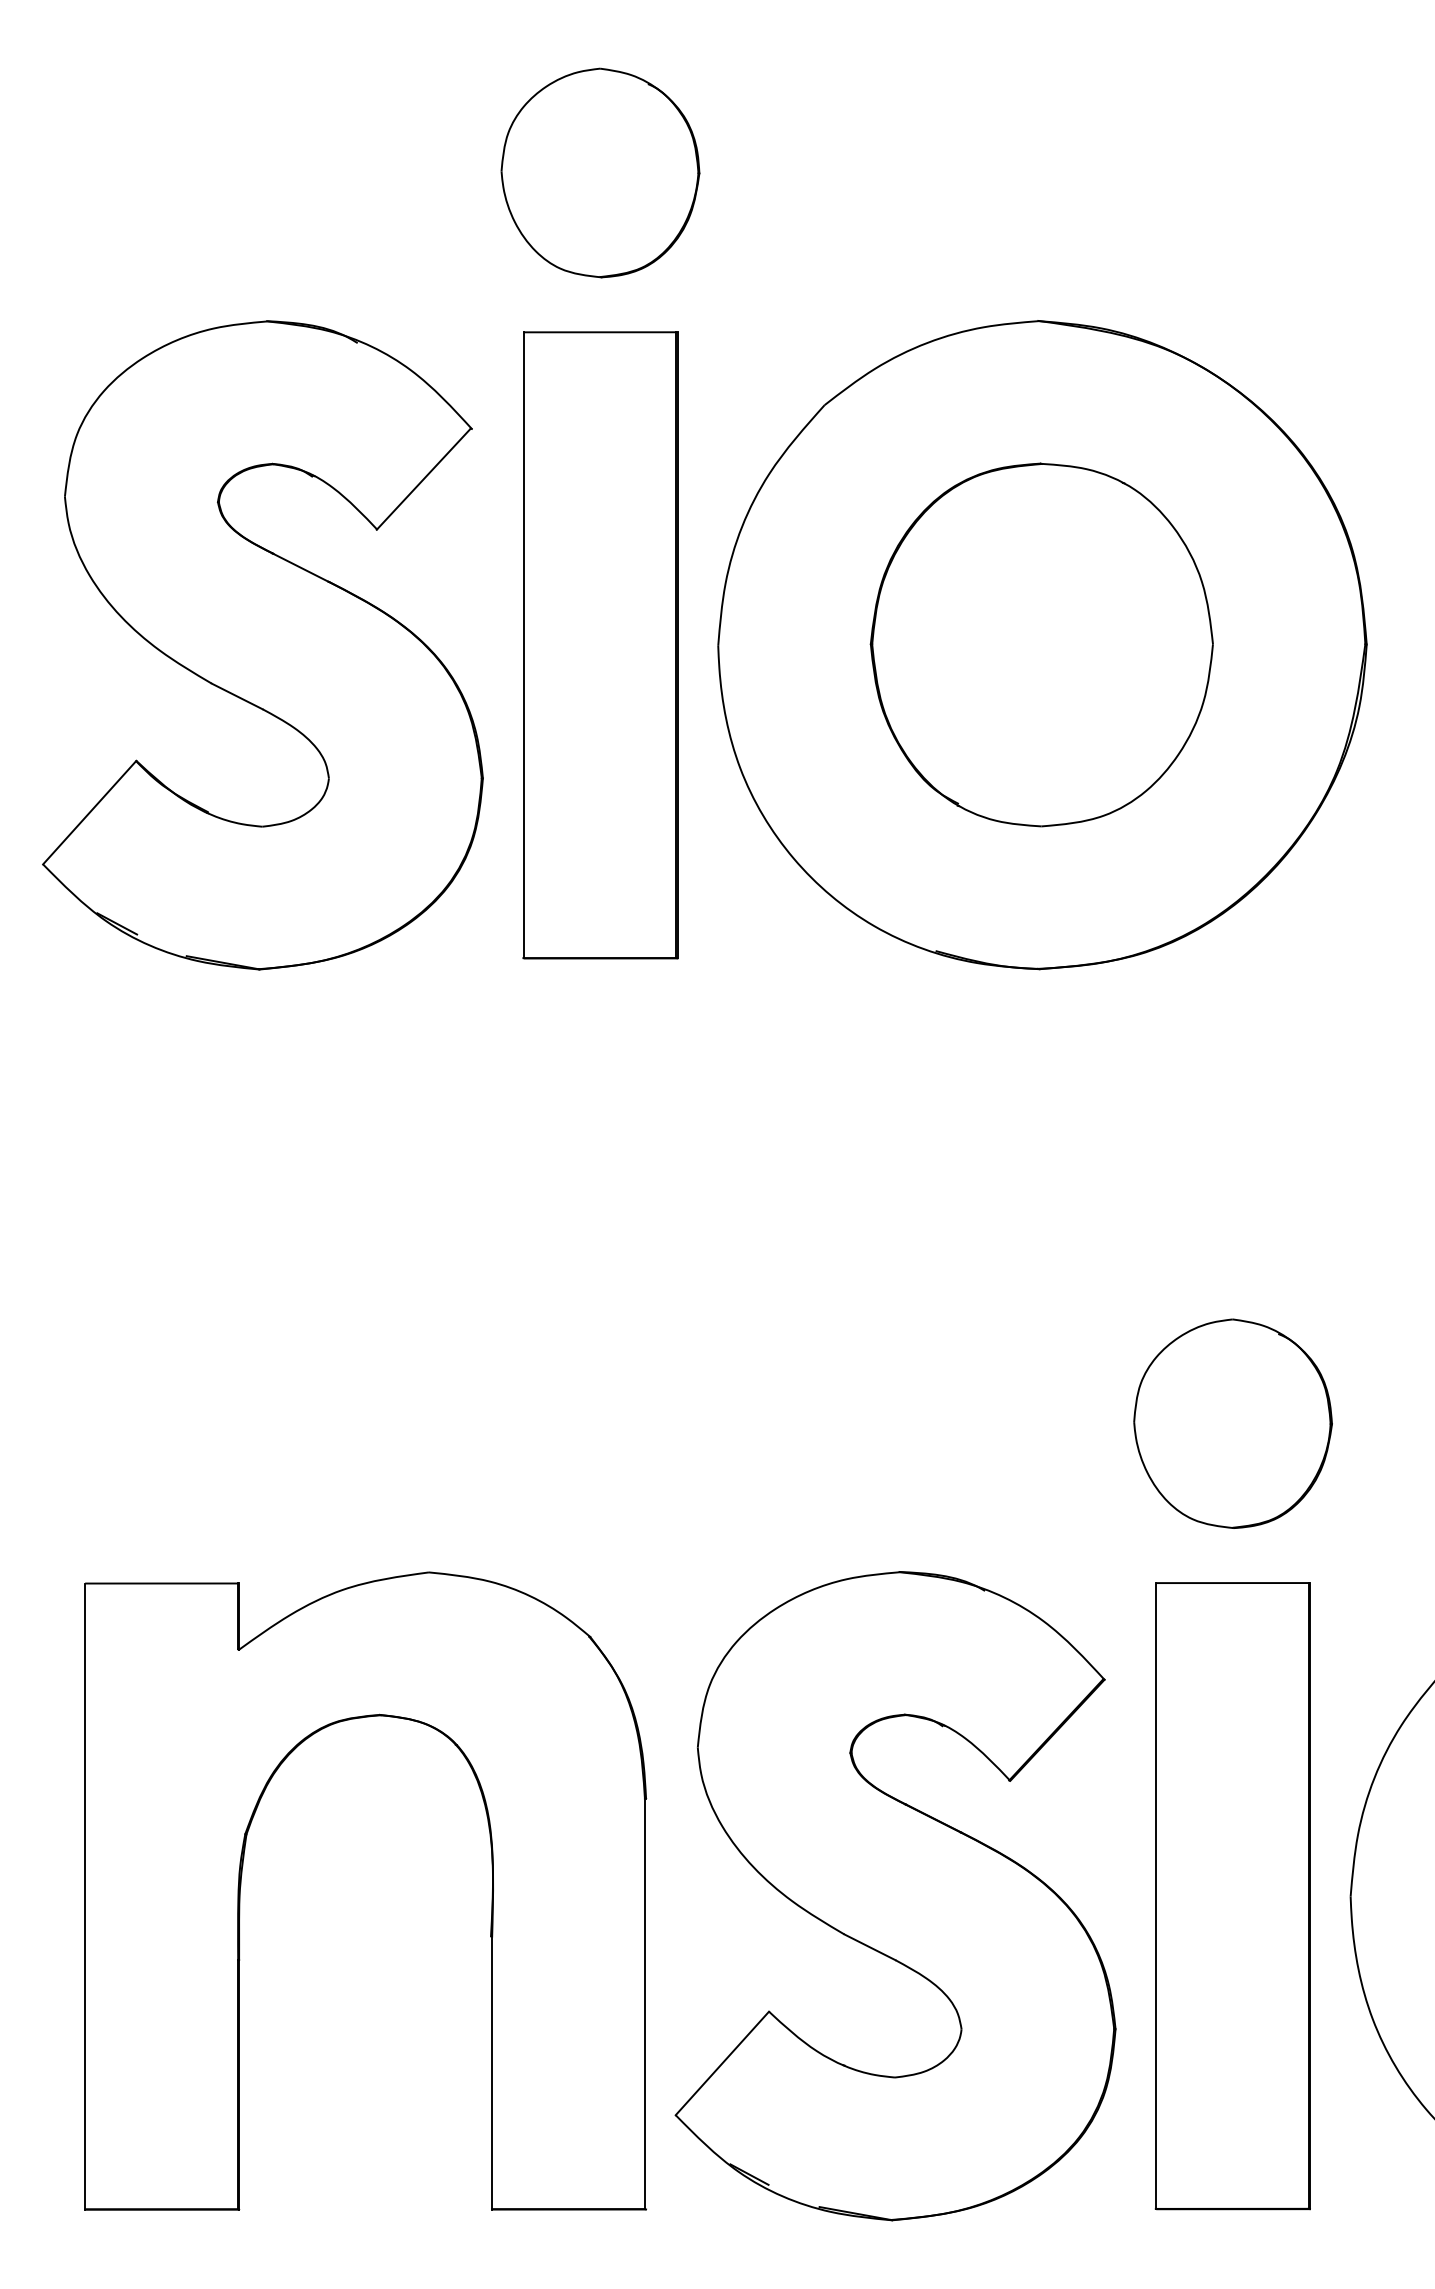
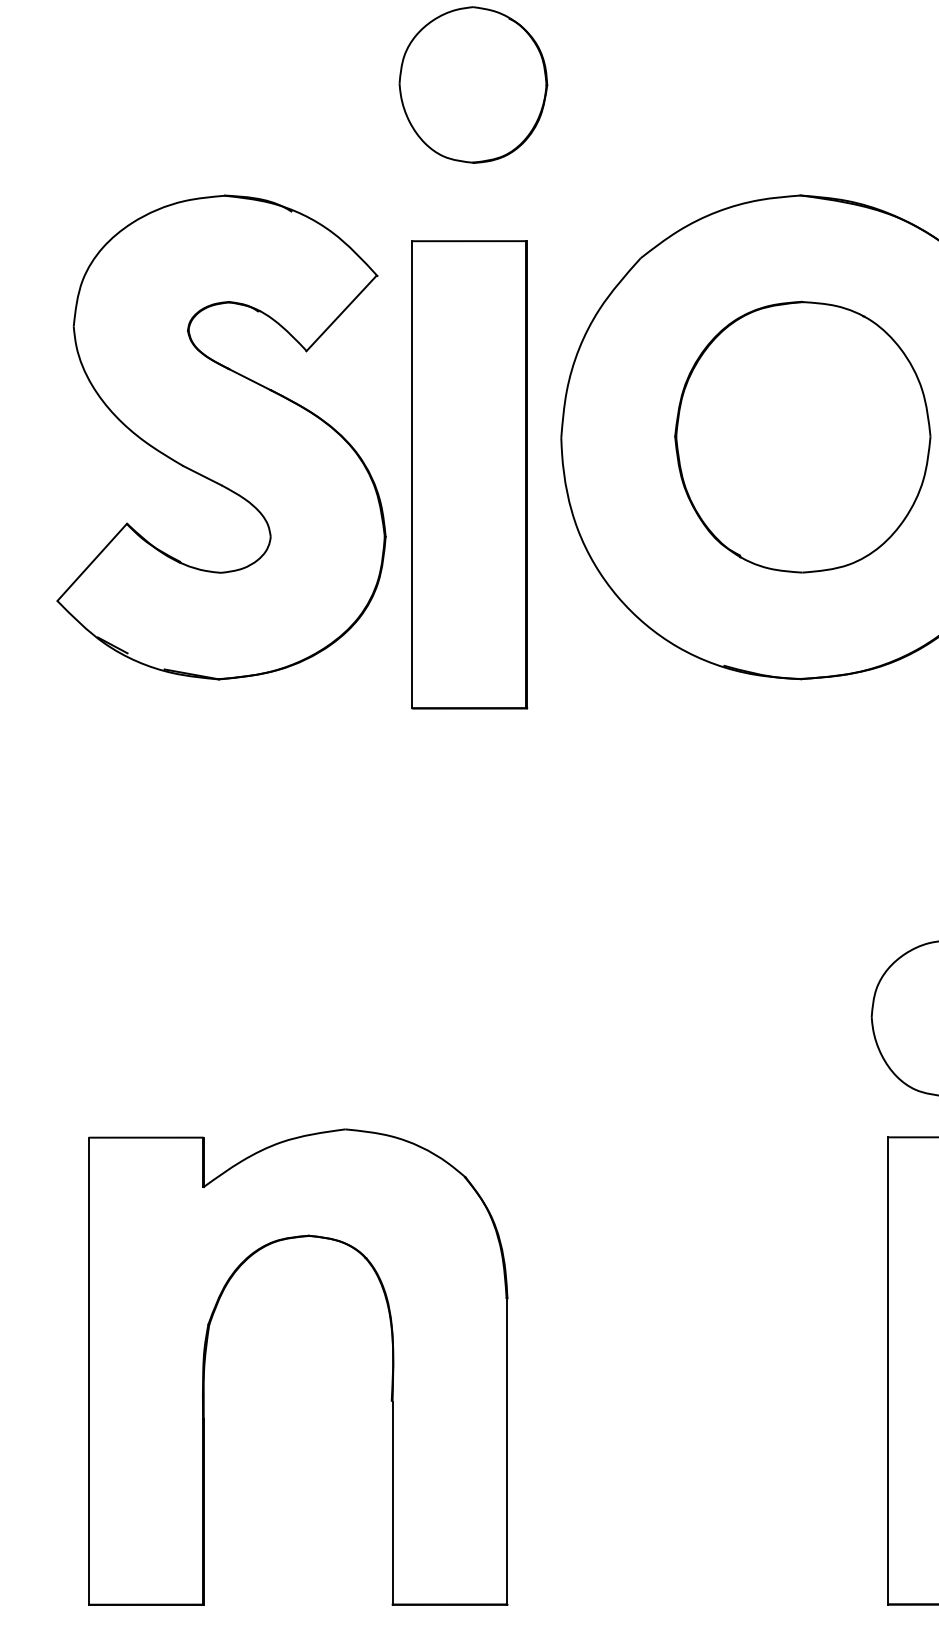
part: (600, 645) -> (469, 474), moved
part: (895, 1896) -> (693, 1371), removed

